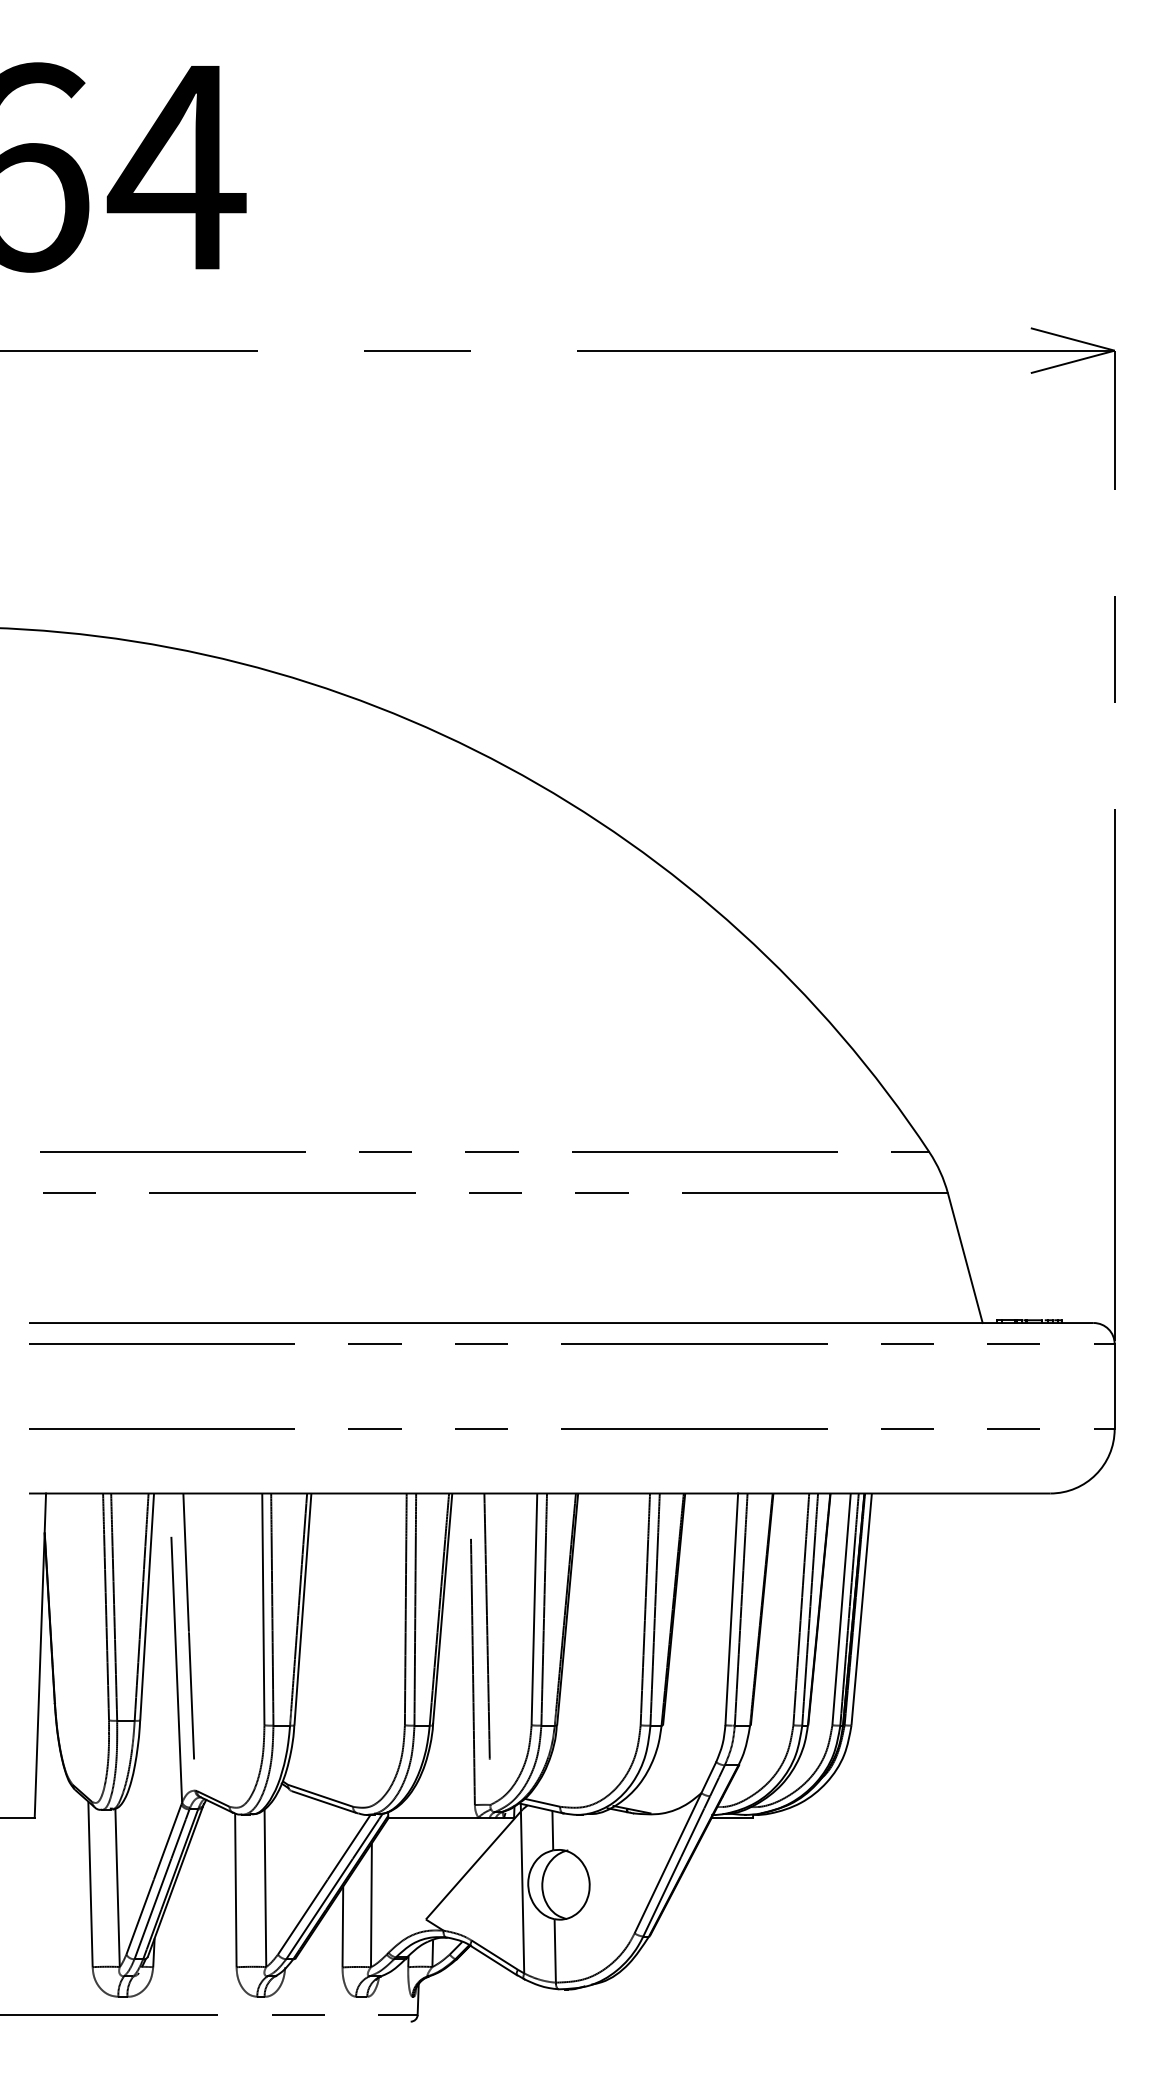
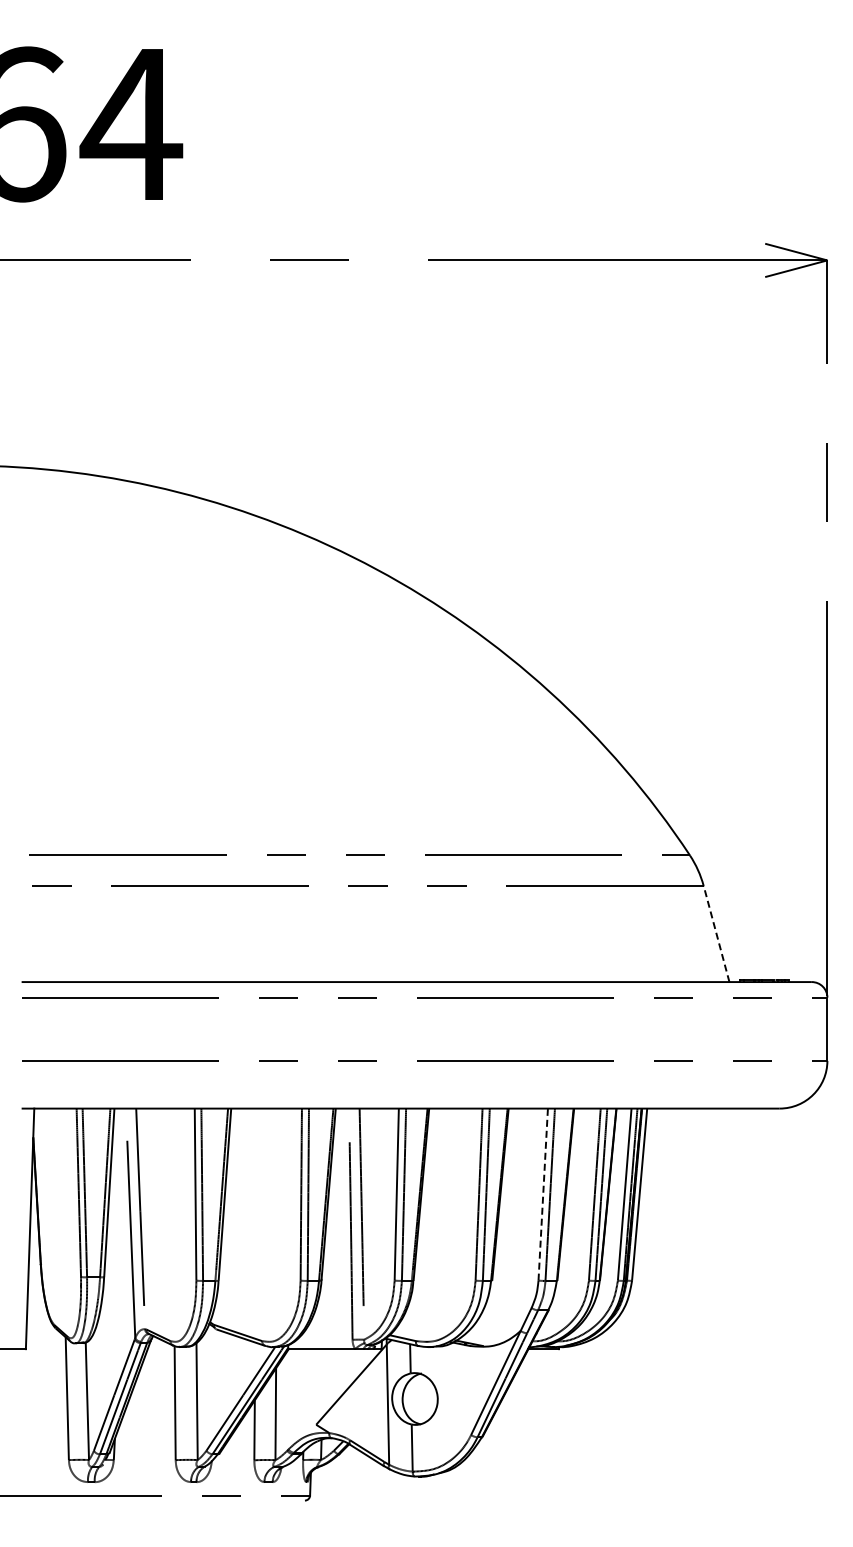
line: (965, 1257) -> (716, 933), solid -> dashed
line: (732, 1609) -> (543, 1194), solid -> dashed

